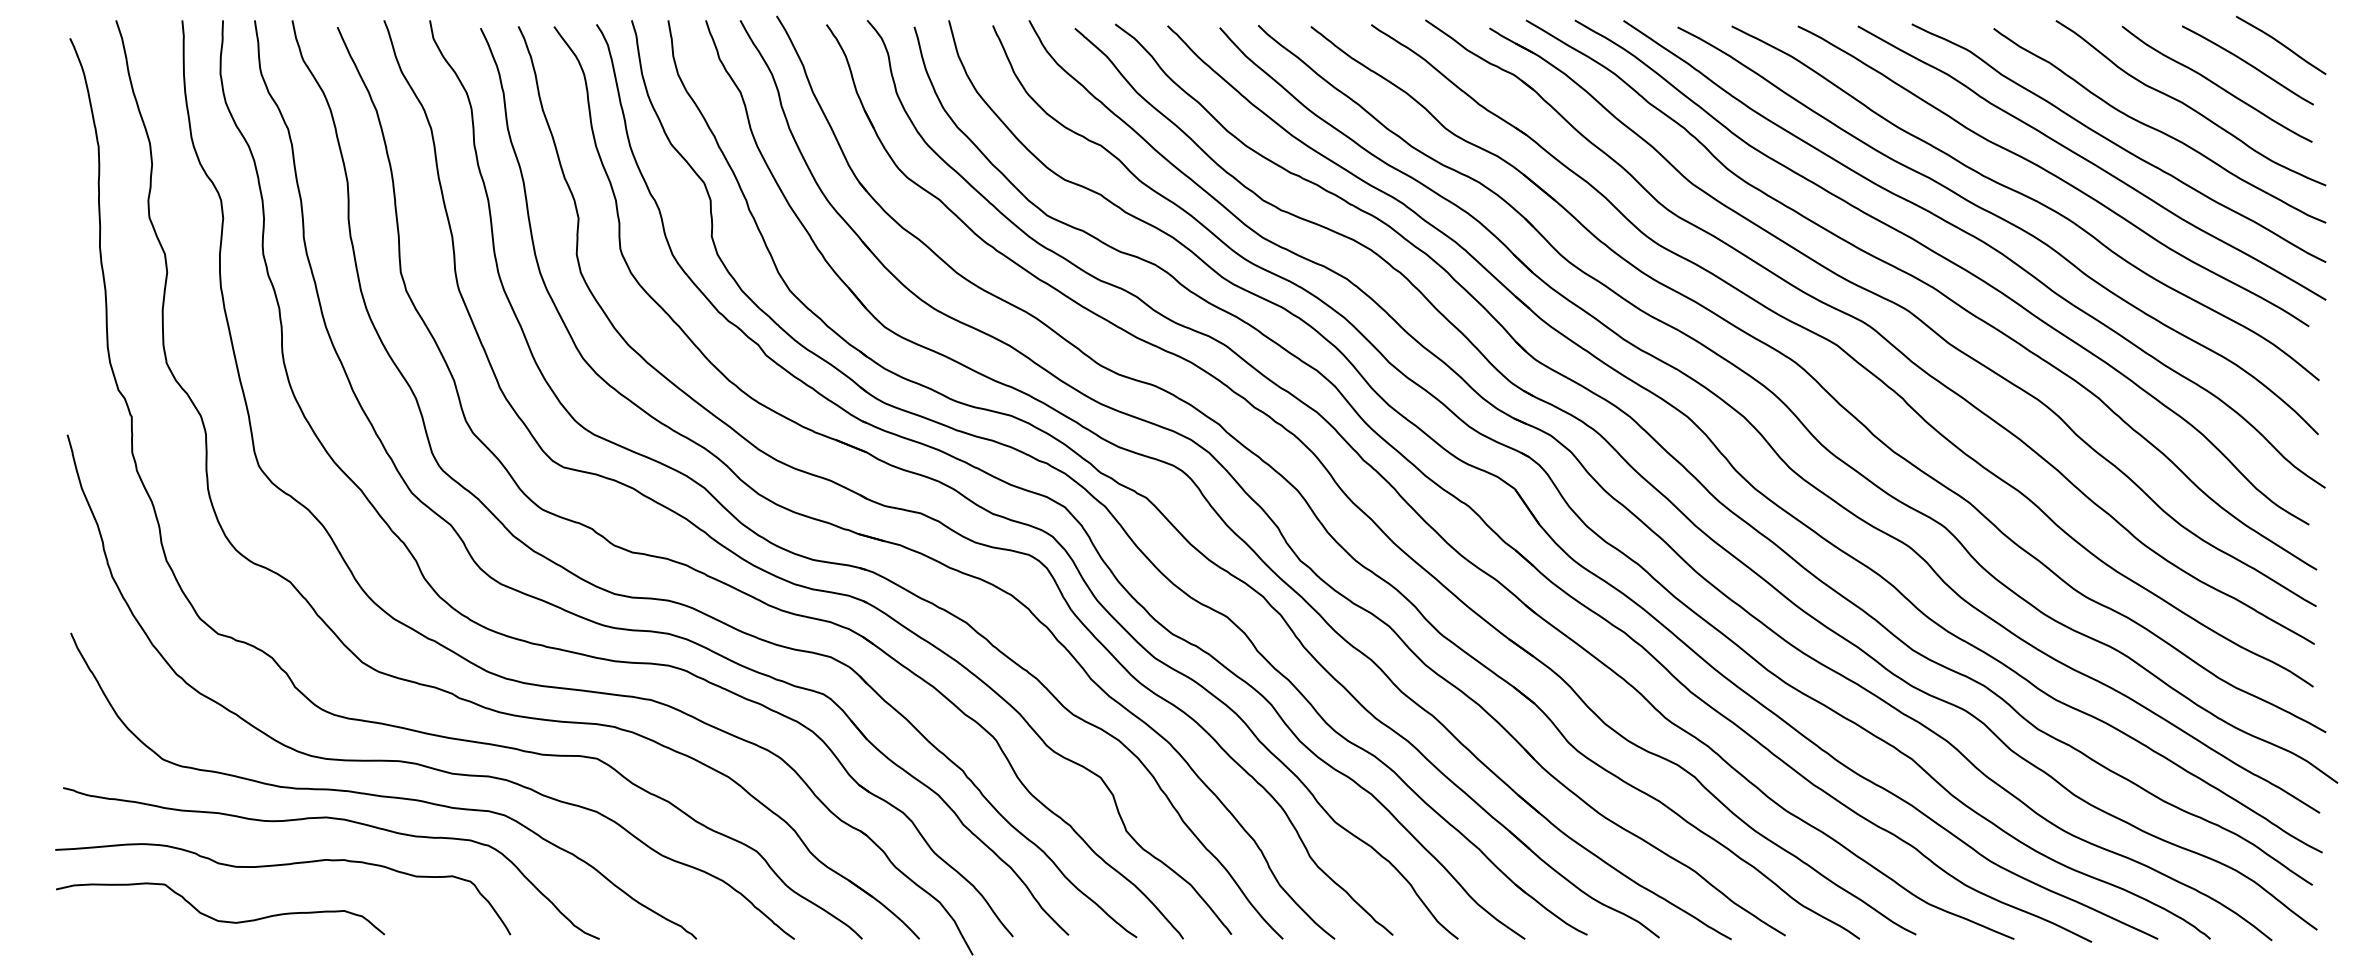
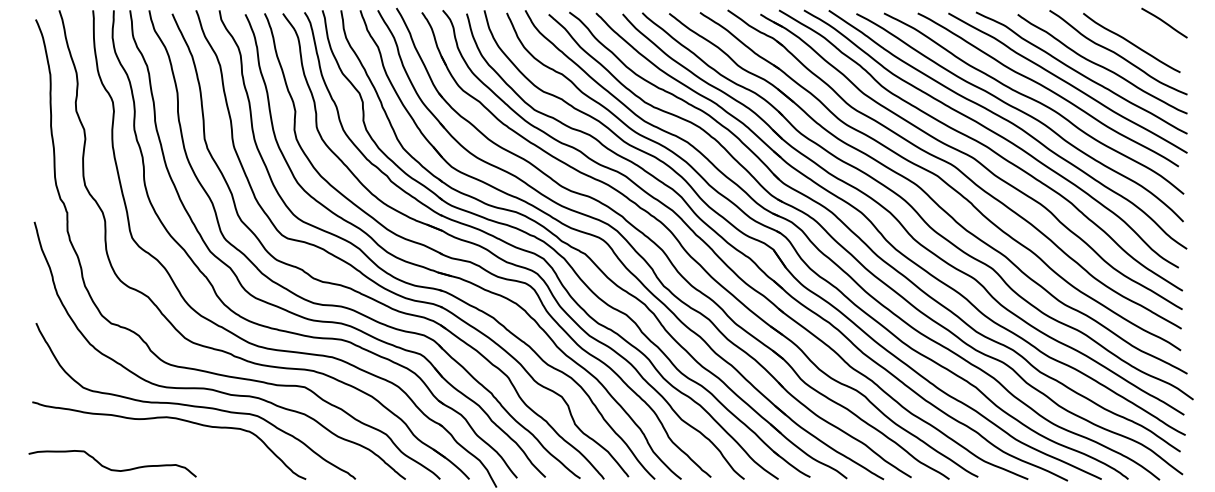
curve: (2247, 63) -> (1147, 32), removed
curve: (282, 866) -> (144, 442), removed

